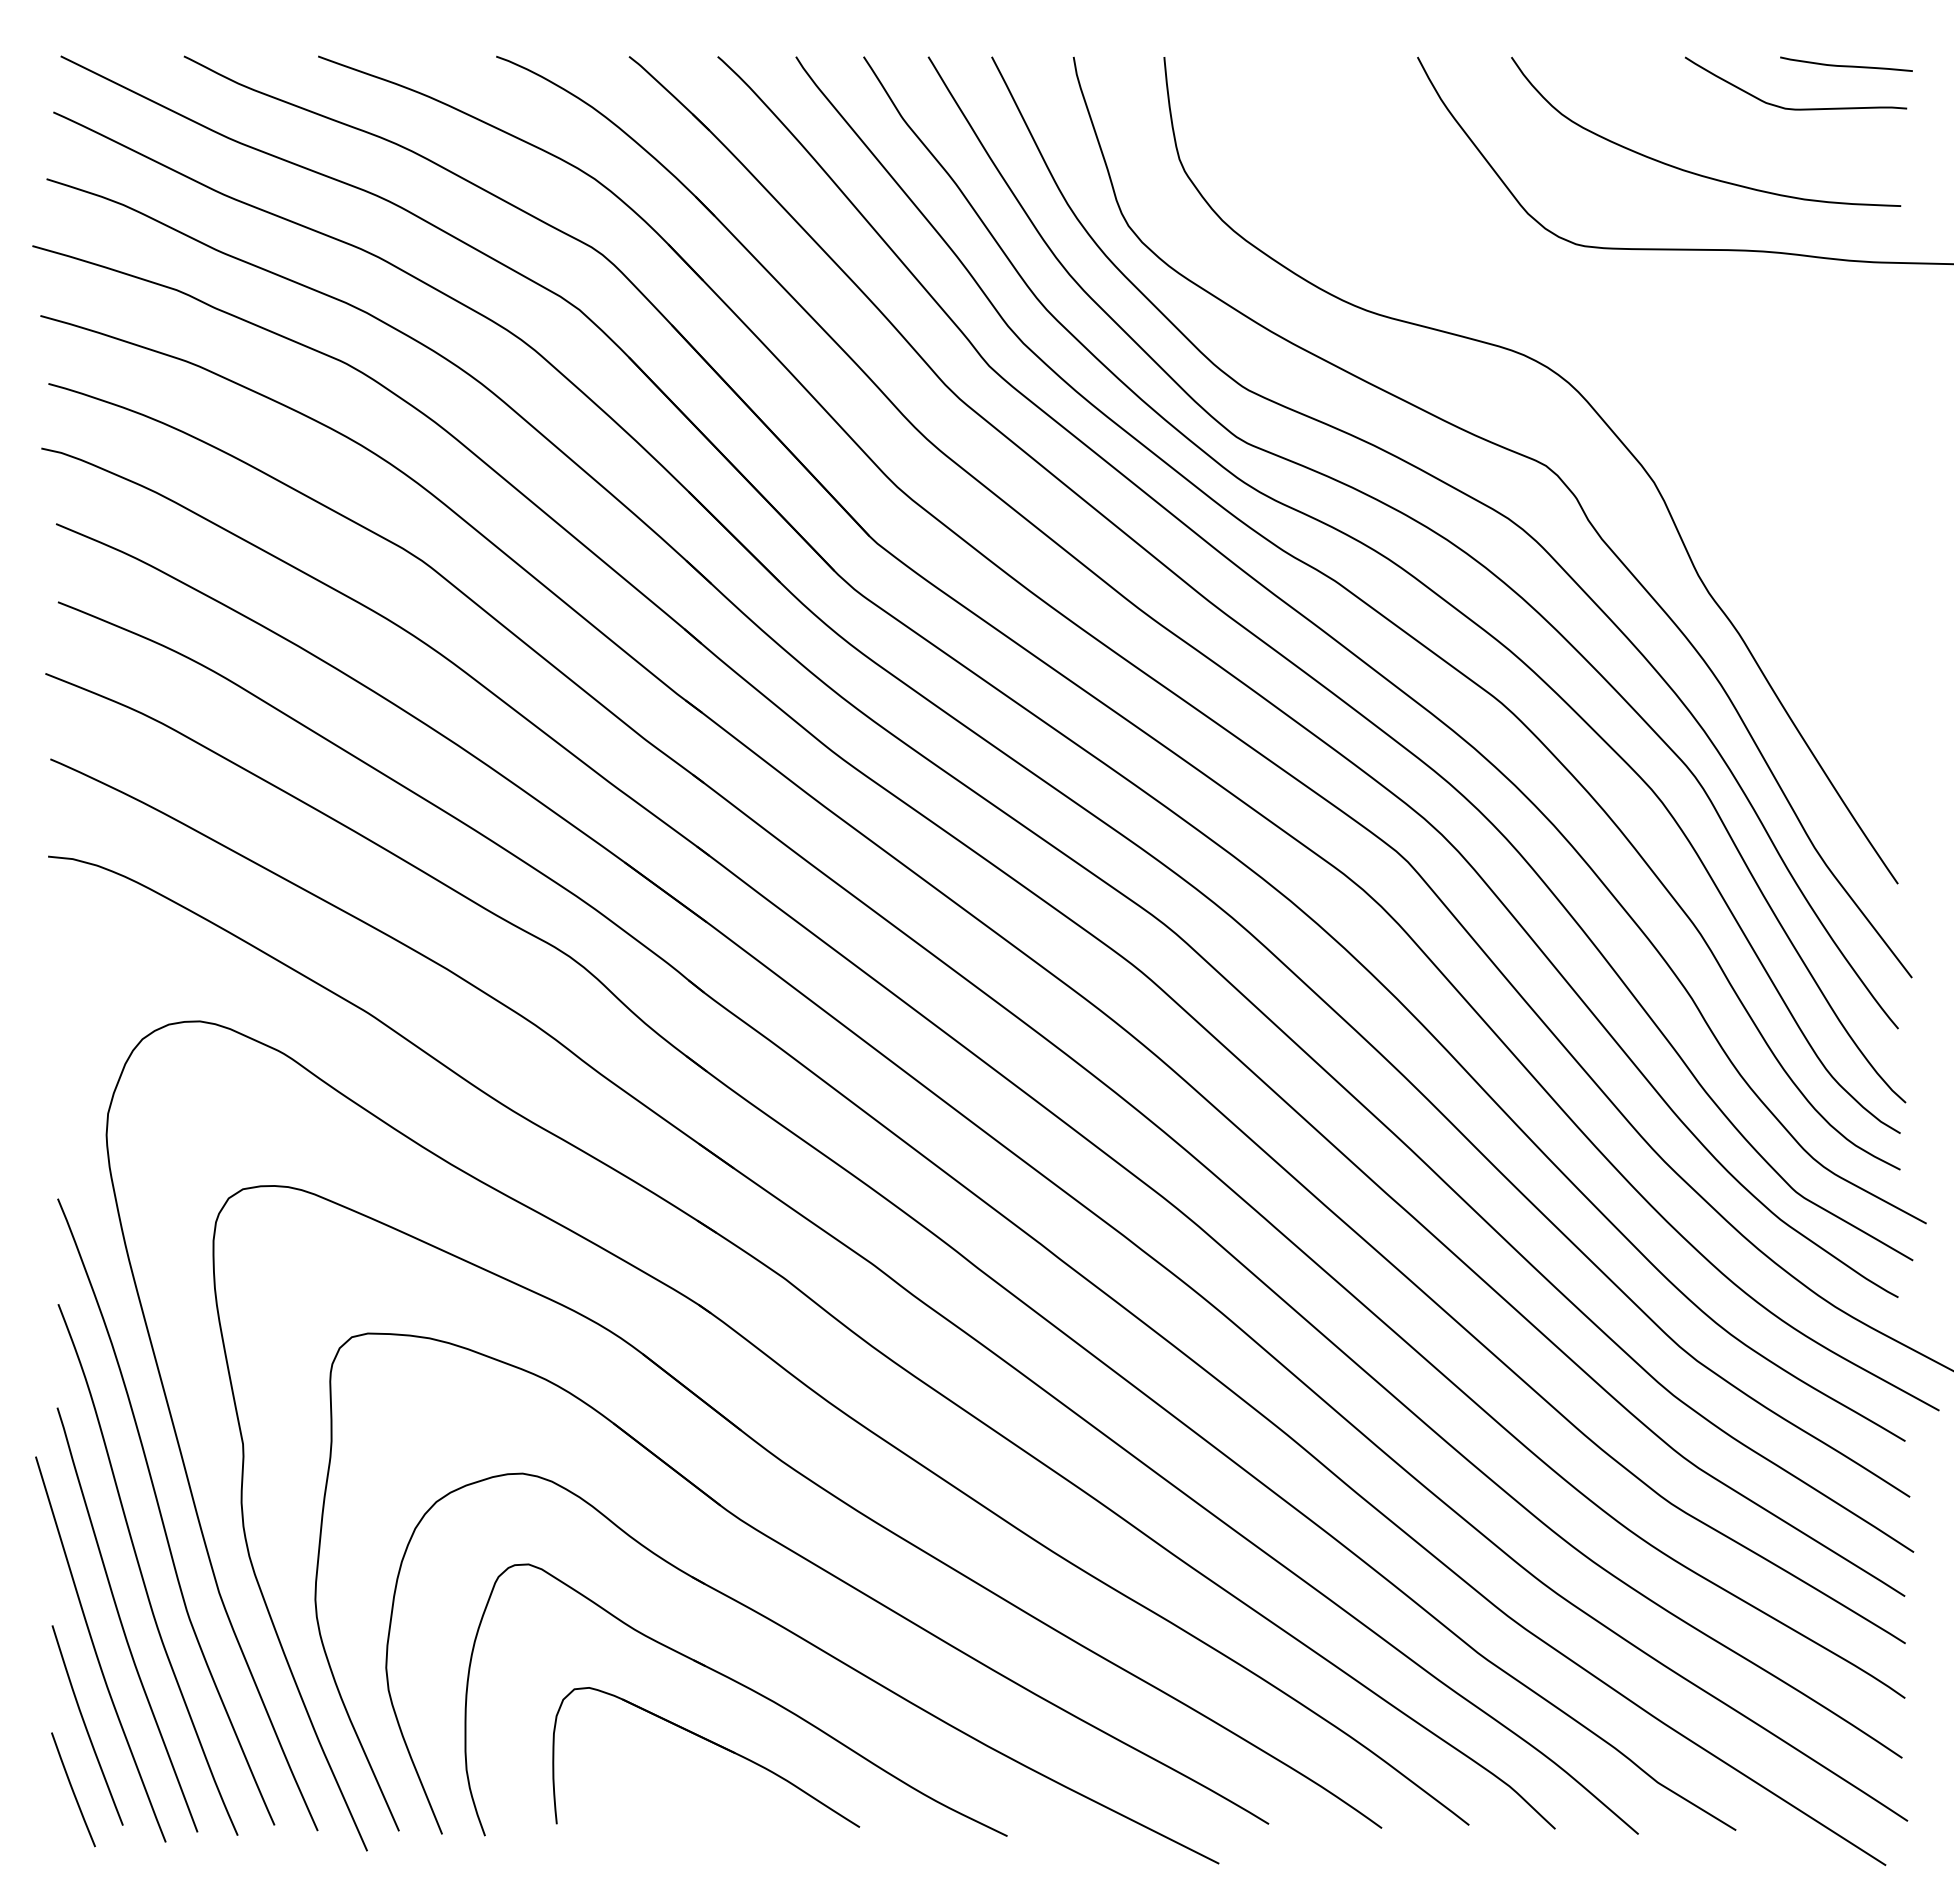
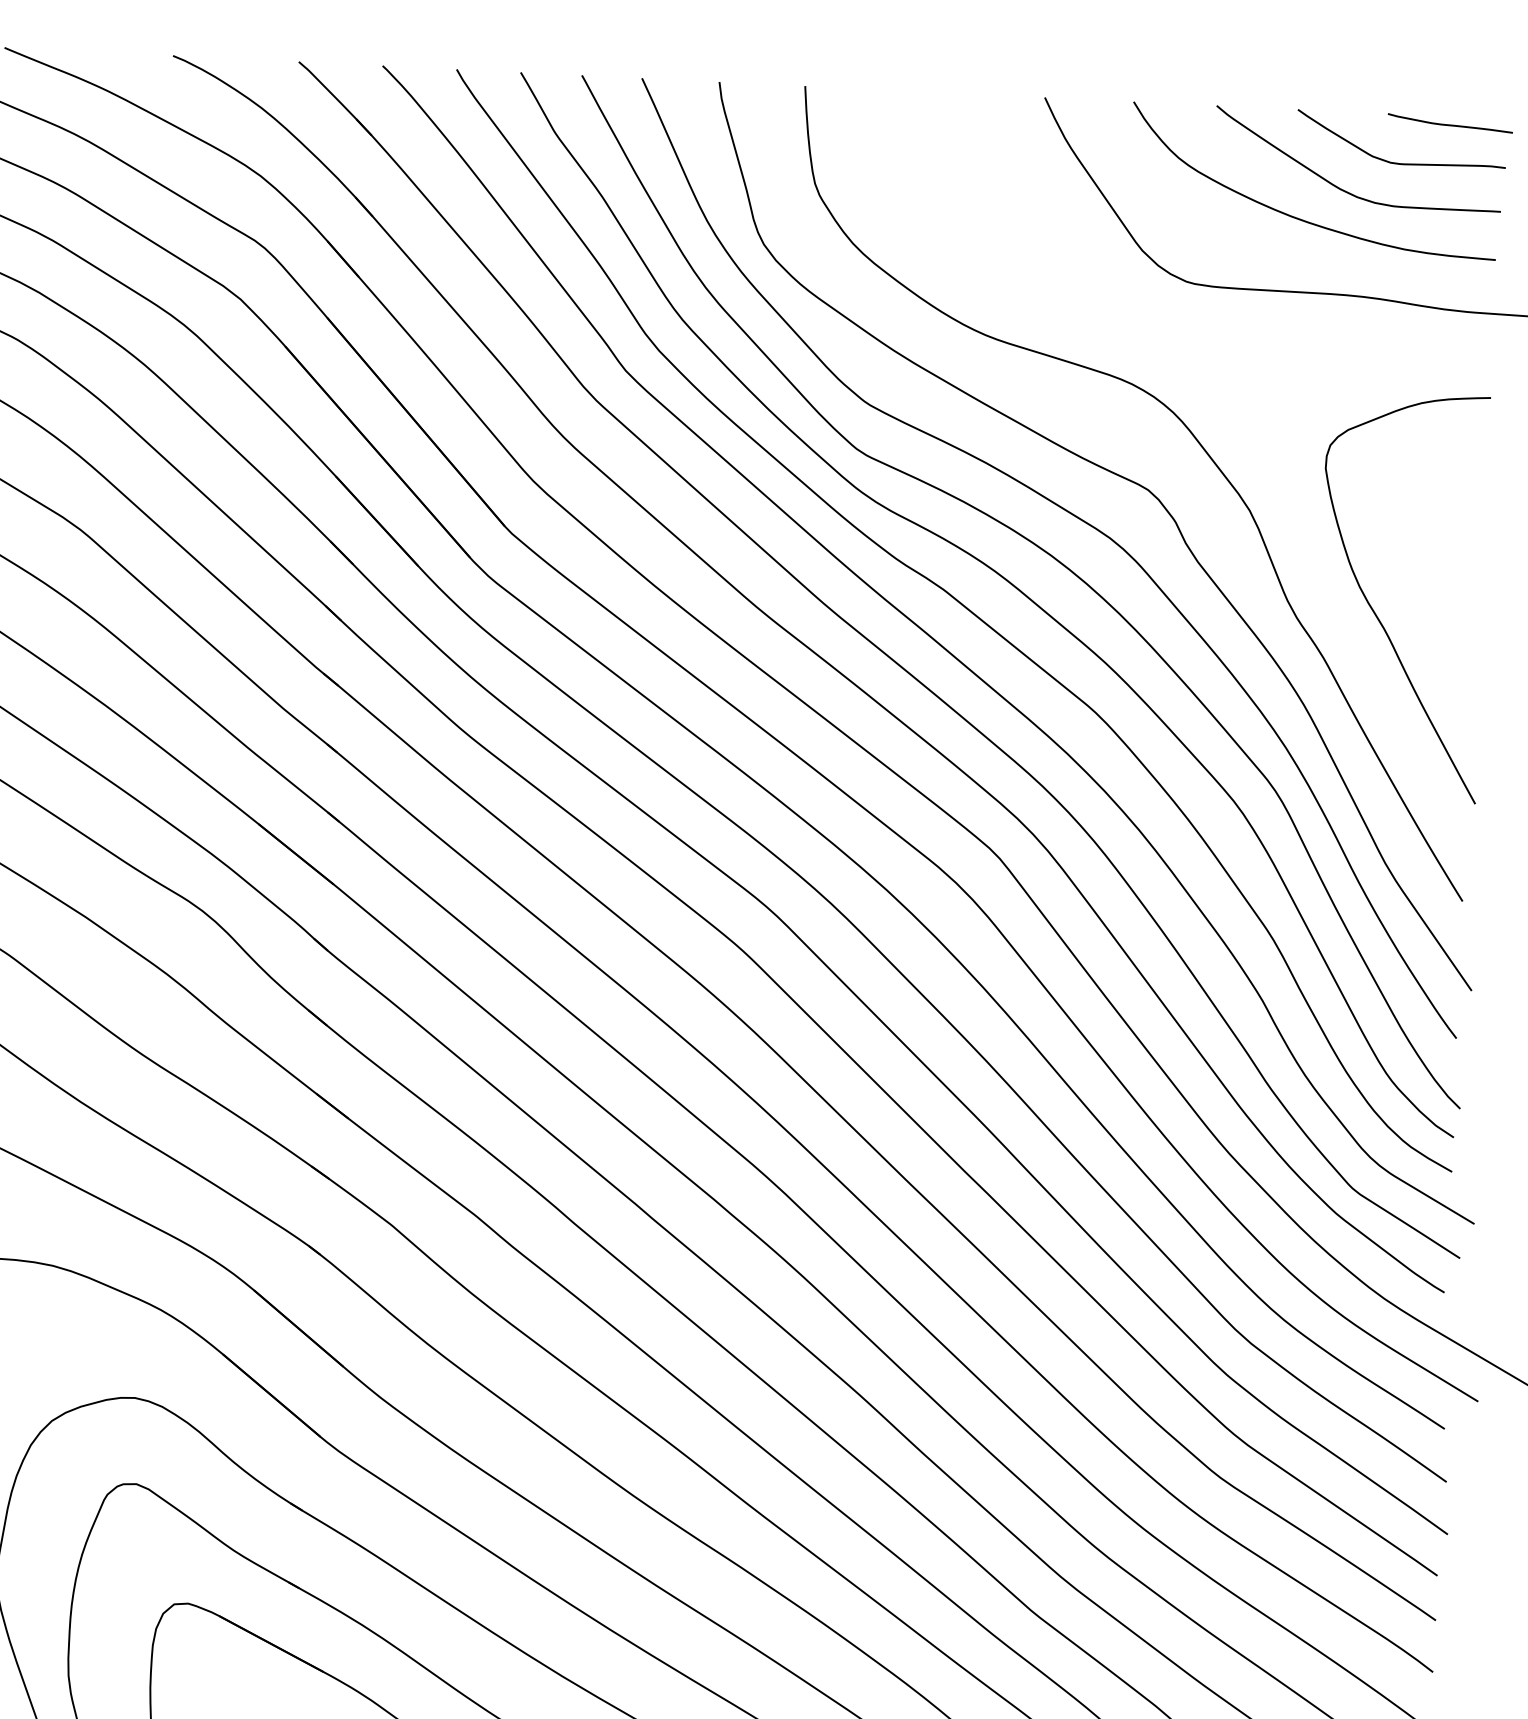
curve: (1735, 138) -> (1342, 188), added
curve: (1792, 584) -> (1376, 613), added

